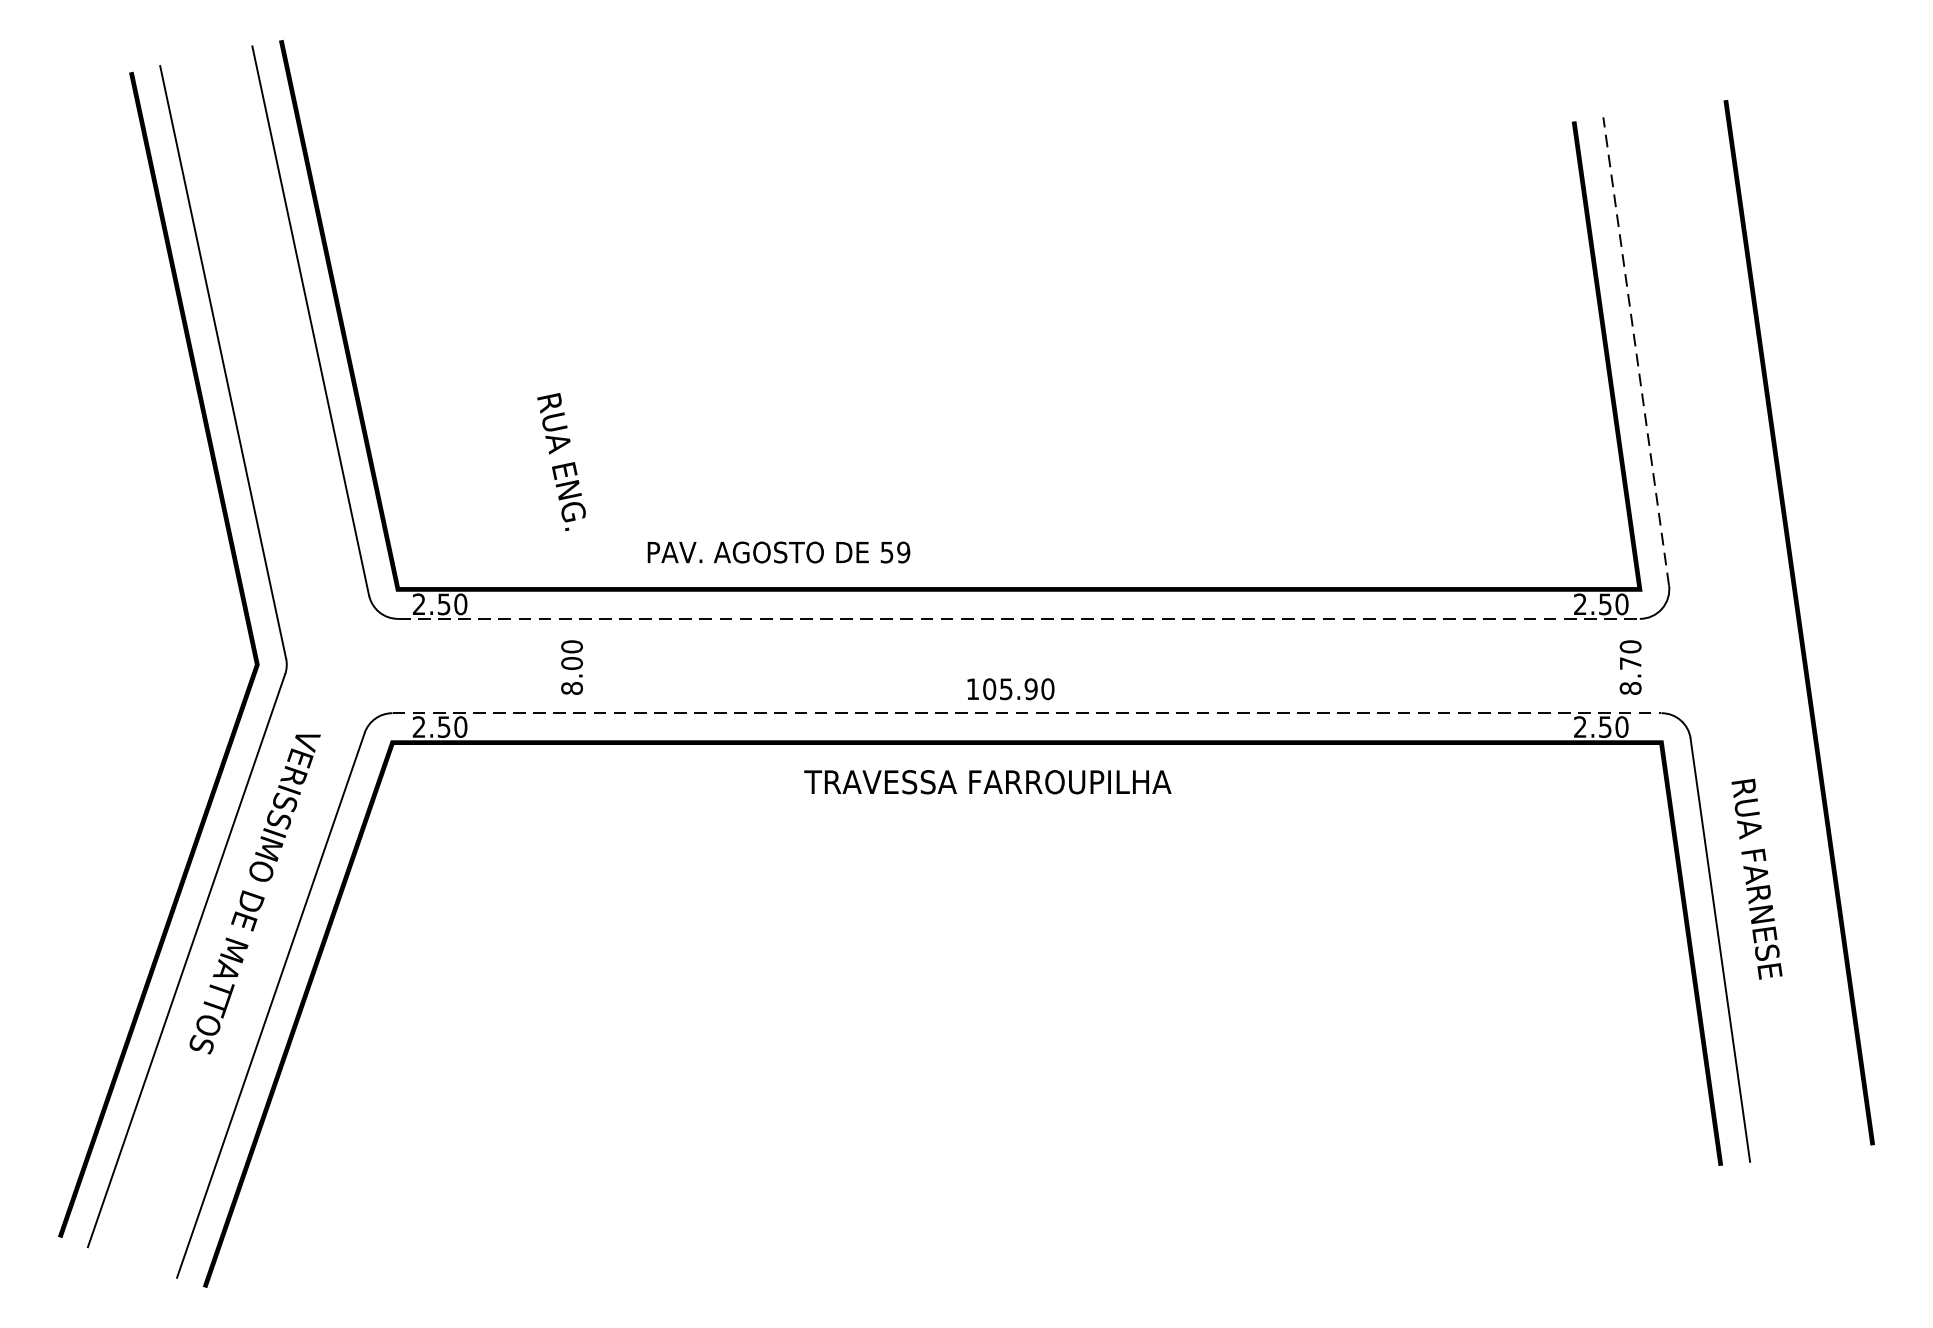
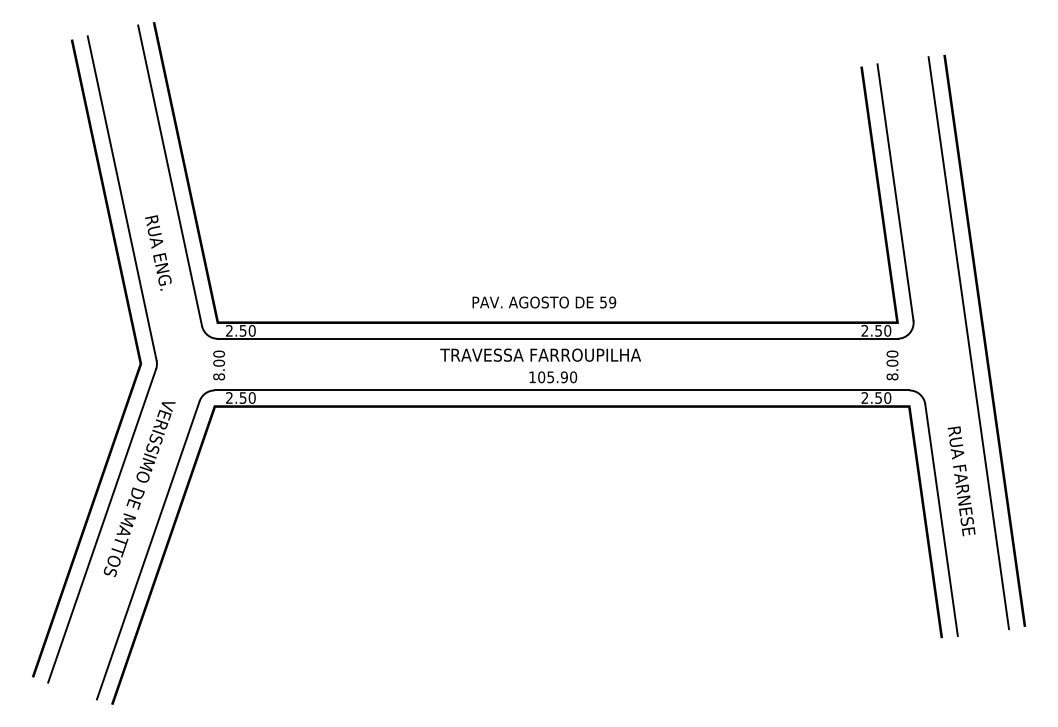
line: (1636, 349) -> (895, 191), dashed -> solid
text: (561, 461) -> (158, 252), moved
text: (779, 552) -> (544, 302), moved
line: (1018, 618) -> (557, 338), dashed -> solid
line: (1769, 627) -> (968, 343), added
text: (1630, 662) -> (892, 362), 8.70 -> 8.00
text: (572, 667) -> (219, 365), moved
line: (1027, 713) -> (562, 390), dashed -> solid
text: (987, 780) -> (540, 354), moved

